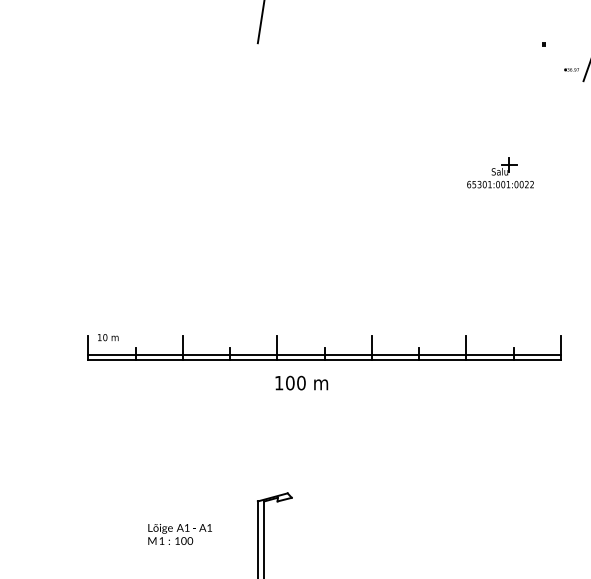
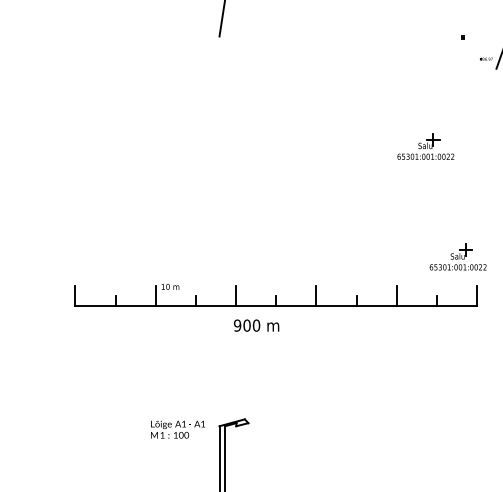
part: (538, 302) -> (458, 257), added
text: (108, 337) -> (170, 286), moved
line: (324, 355) -> (276, 302), removed
text: (278, 382) -> (237, 325), 100 -> 900
text: (179, 534) -> (177, 429), moved

